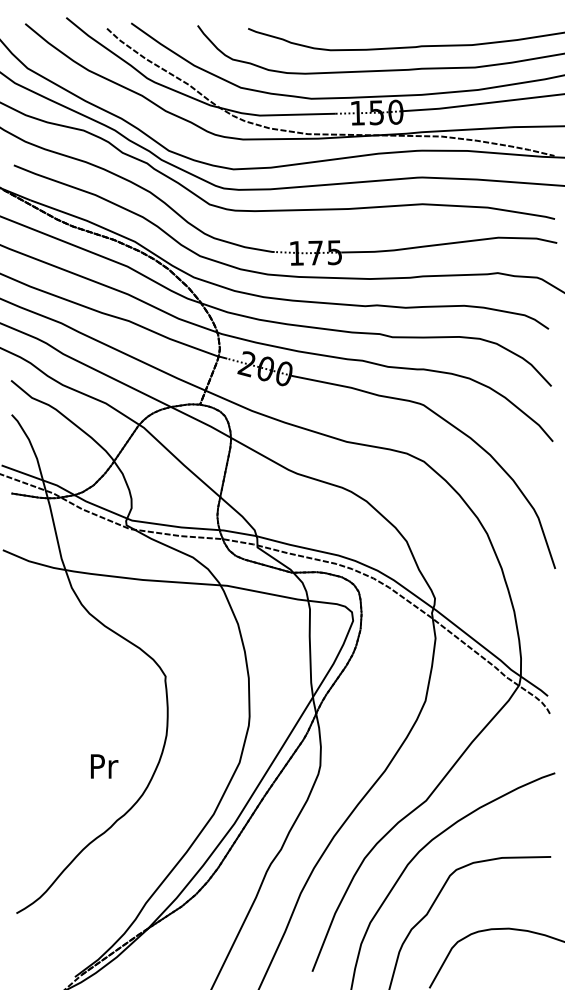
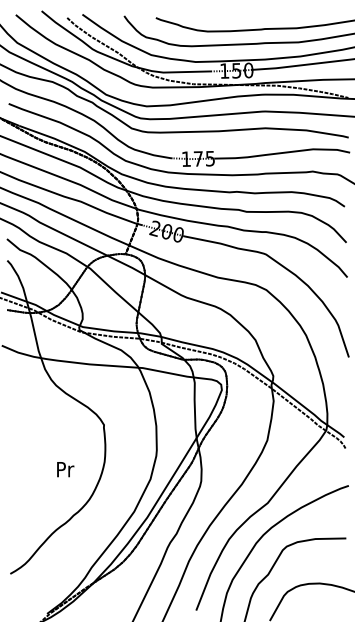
text: (104, 766) -> (65, 469), moved

